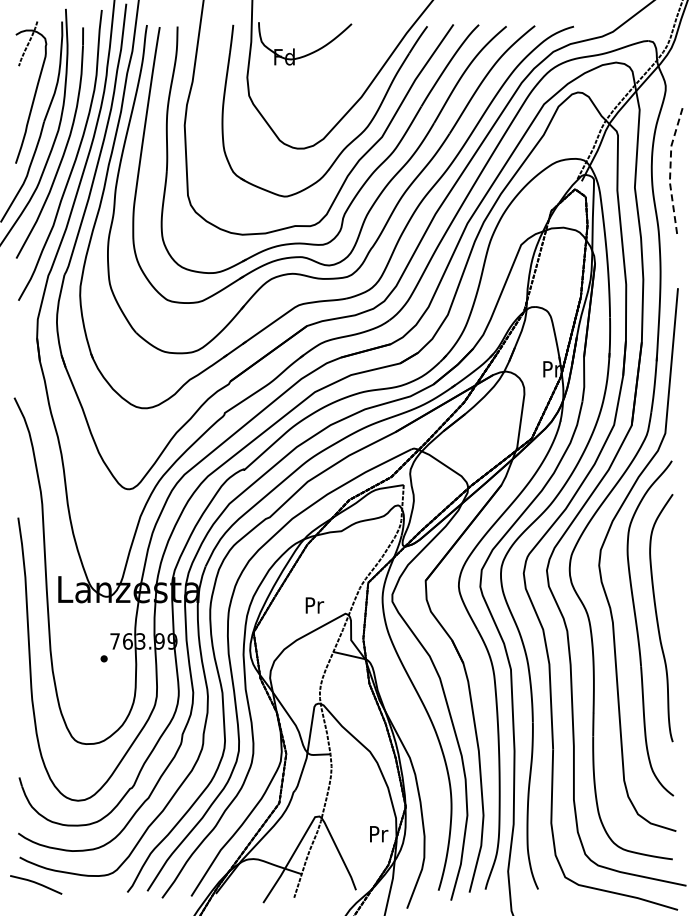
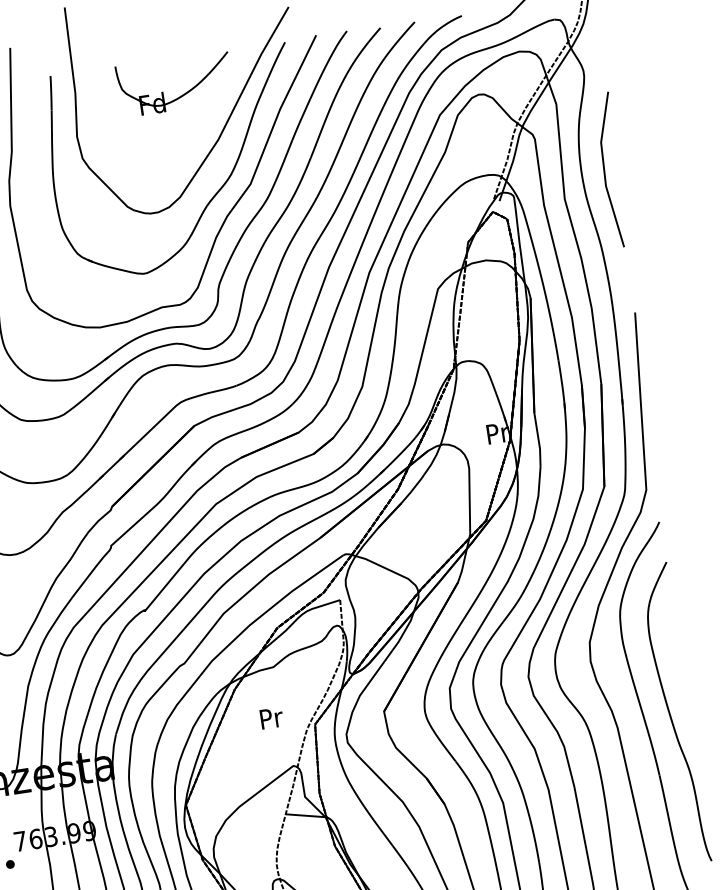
part: (310, 52) -> (183, 93), moved
line: (670, 169) -> (604, 170), dashed -> solid
text: (314, 605) -> (271, 718), moved

